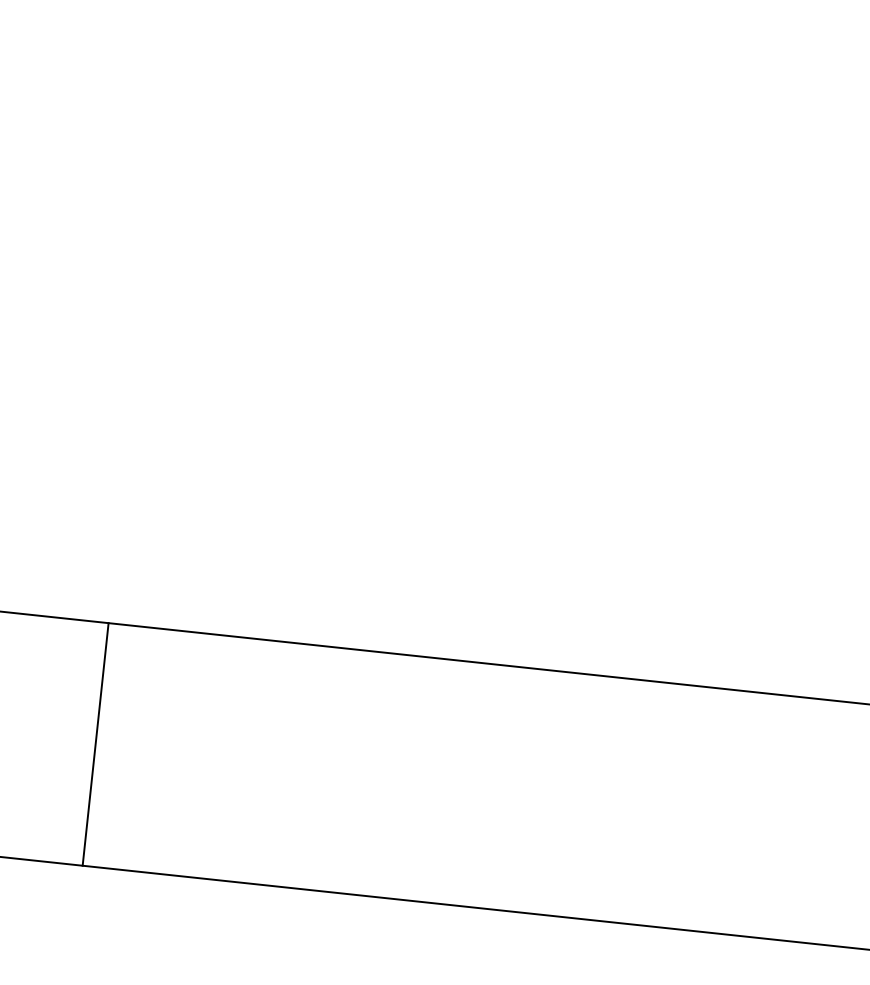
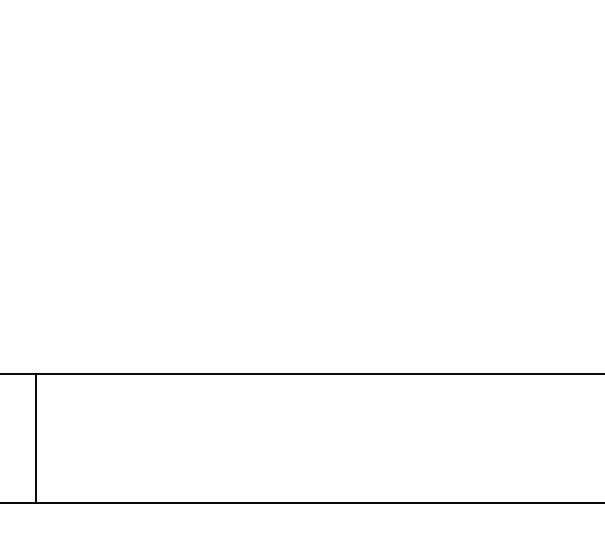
line: (96, 744) -> (36, 438), moved

